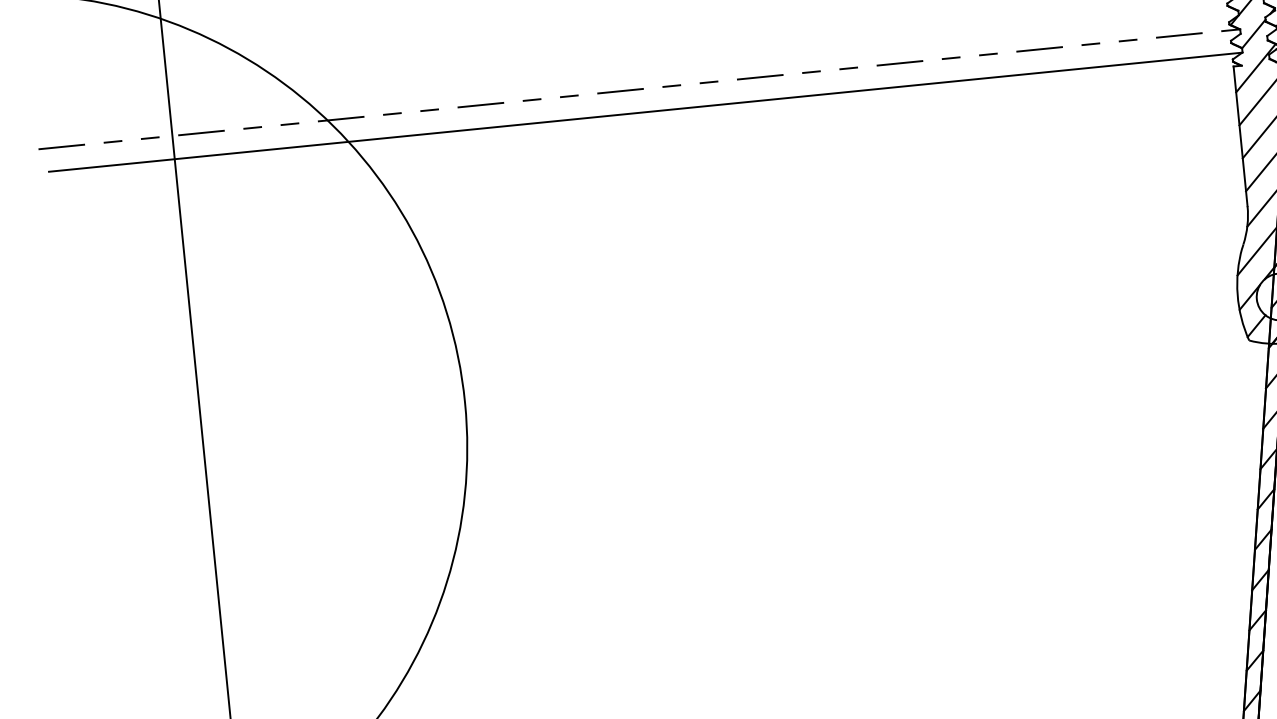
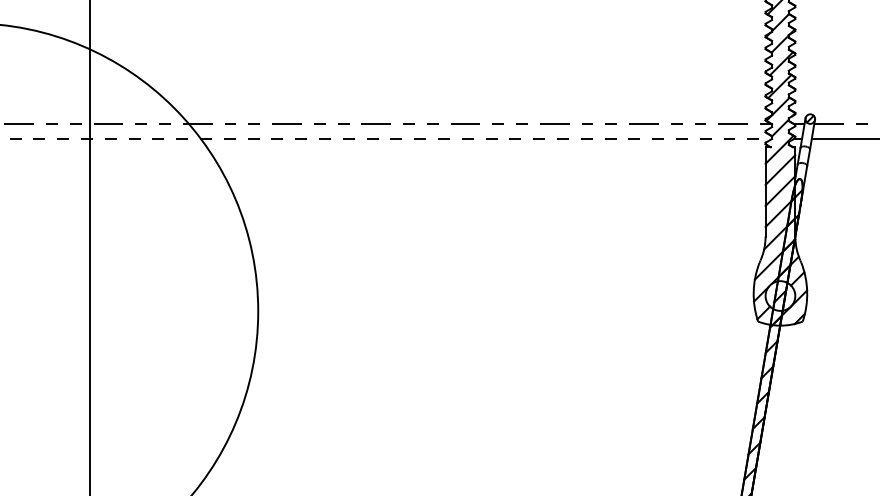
line: (646, 112) -> (391, 139), solid -> dashed

